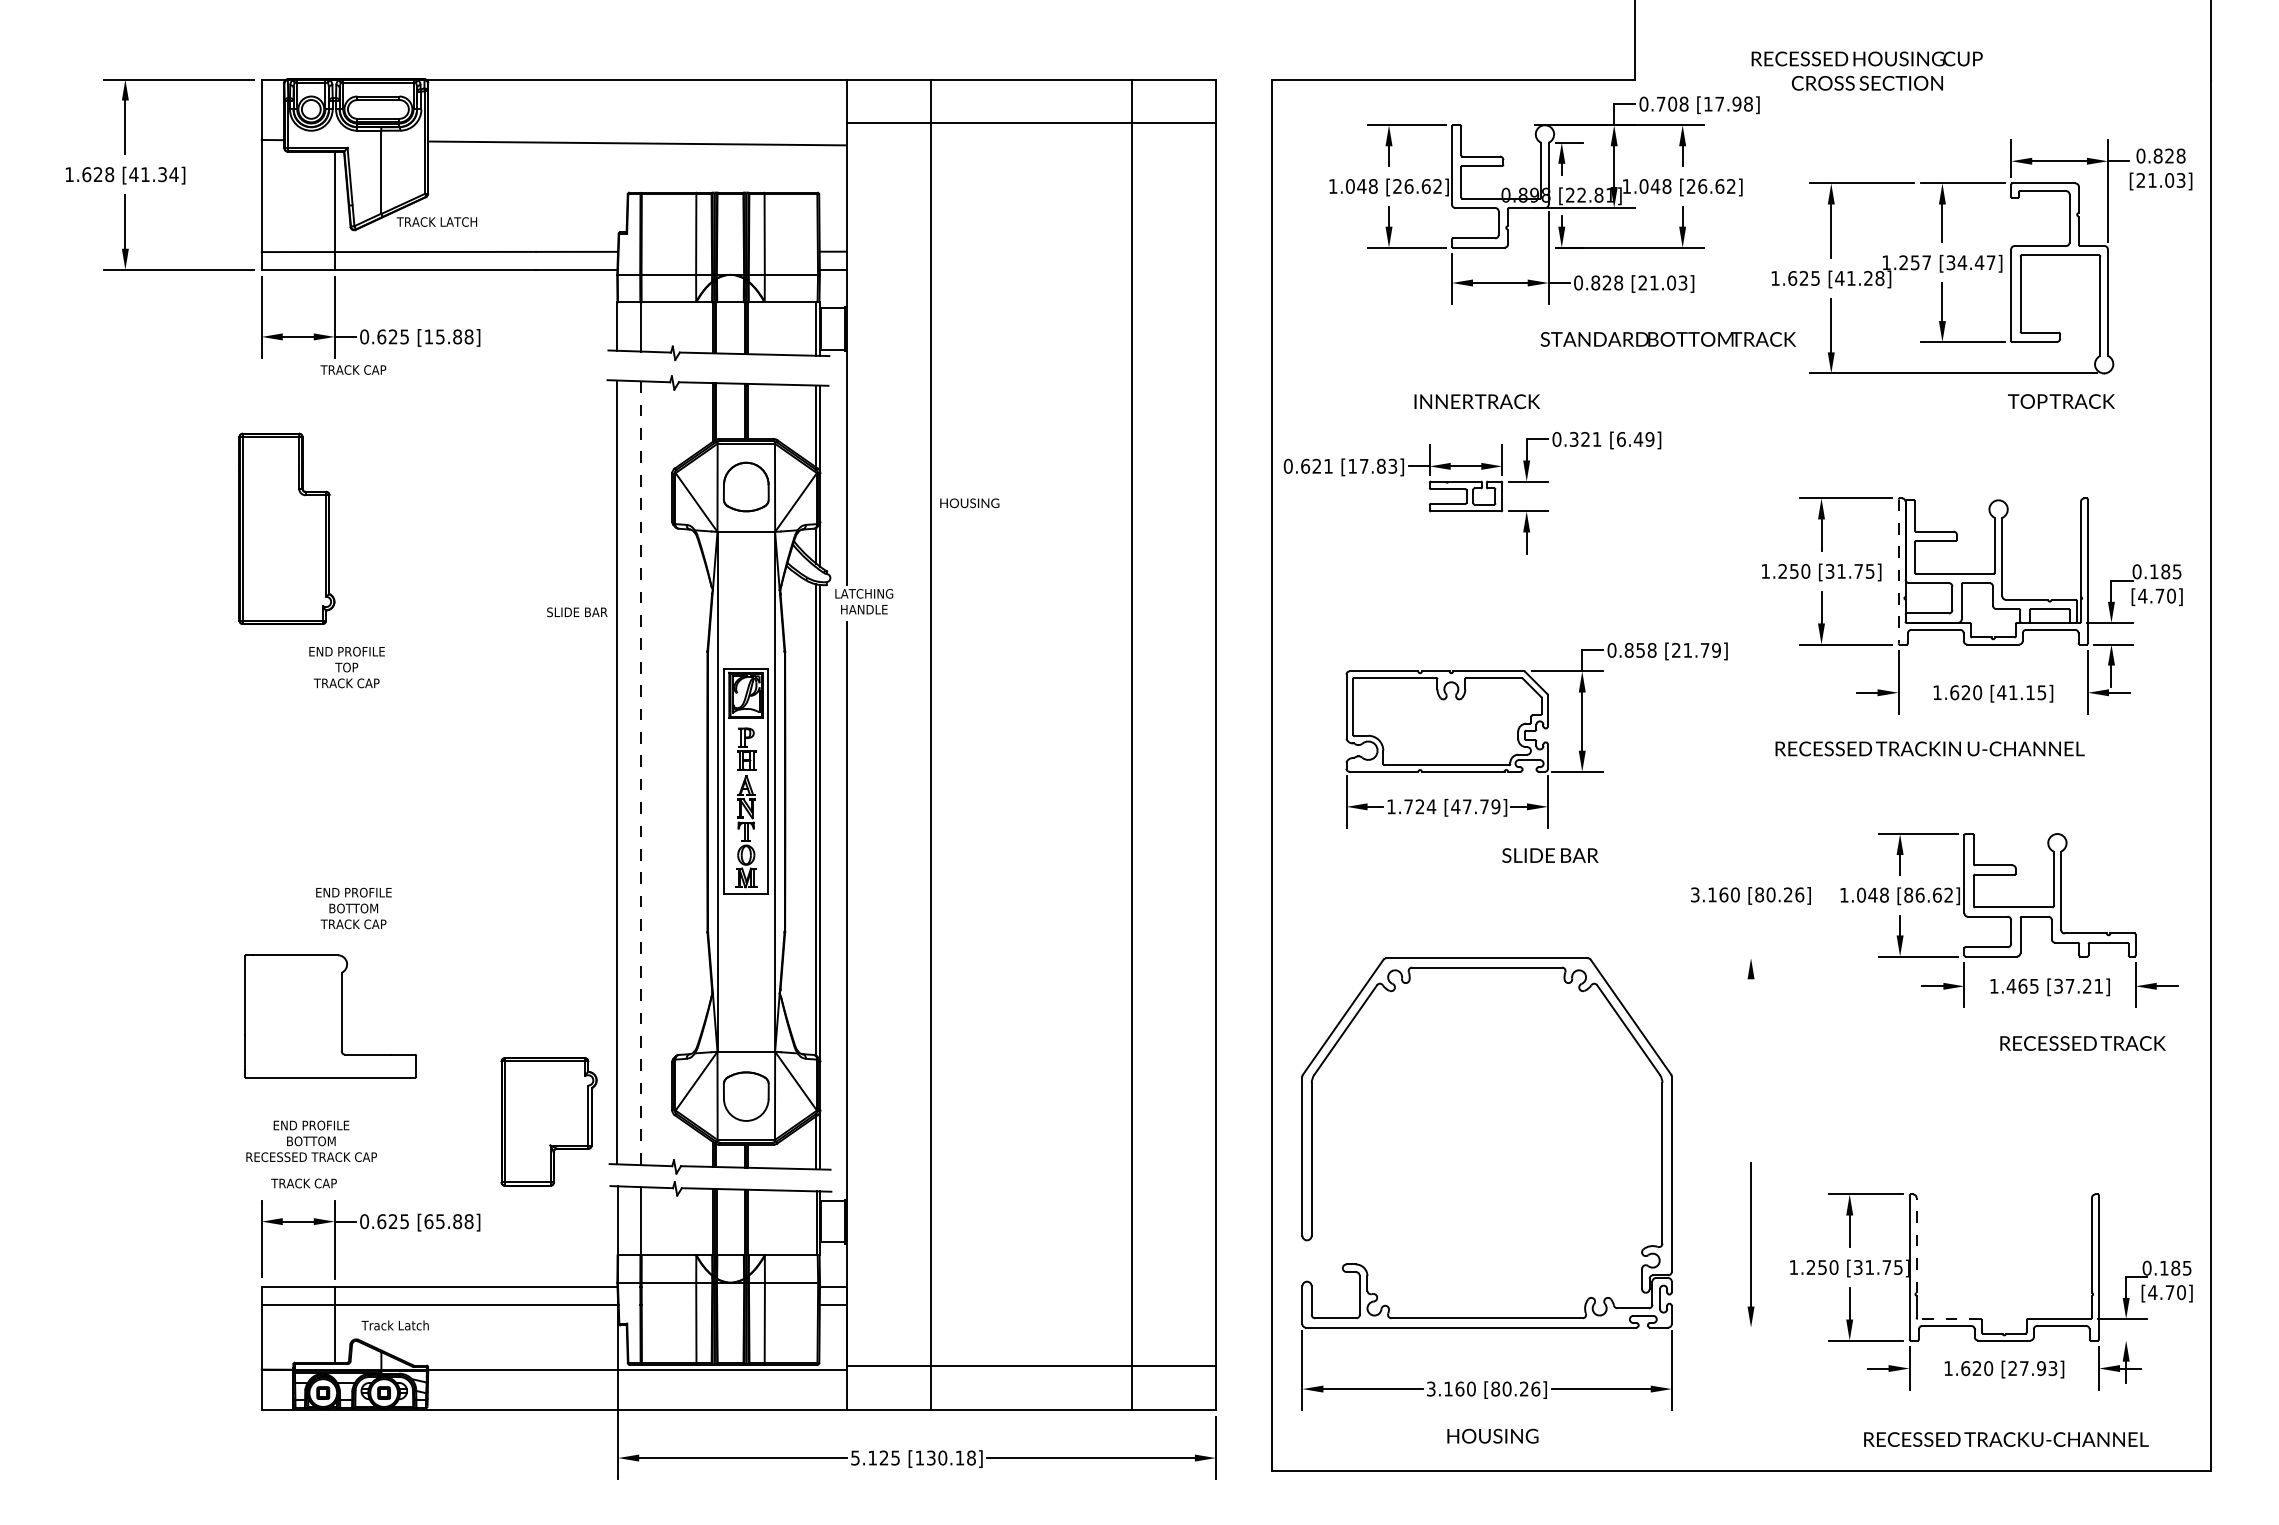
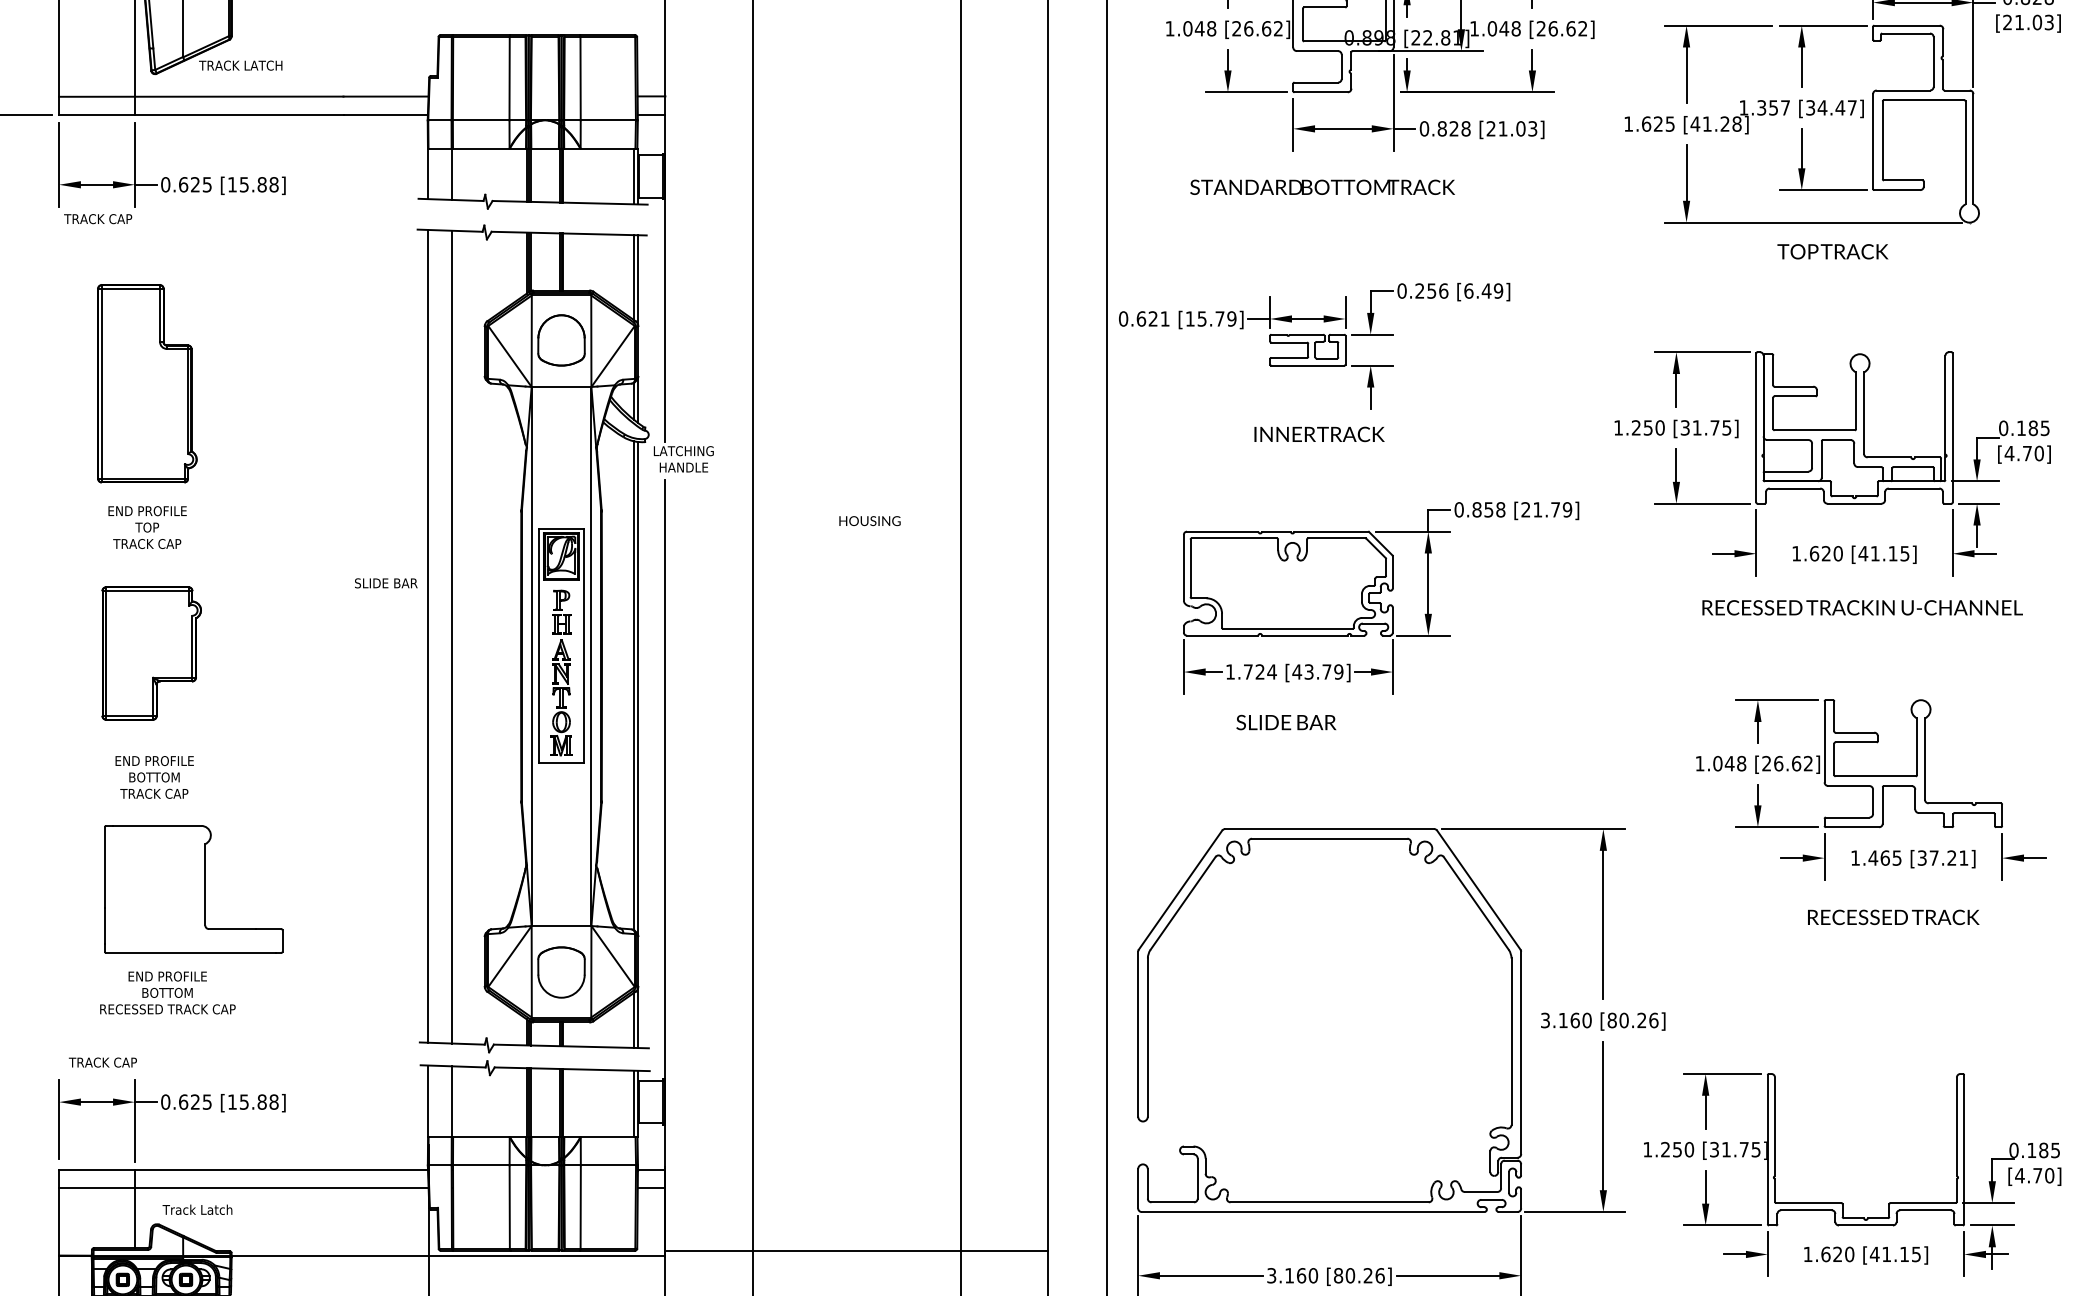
text: (1903, 262) -> (1761, 107), 1.257 -> 1.357
text: (1667, 339) -> (1321, 187), moved
text: (353, 369) -> (98, 218), moved
text: (1476, 401) -> (1318, 434), moved
text: (2061, 401) -> (1832, 251), moved
text: (1585, 439) -> (1431, 291), 0.321 -> 0.256
text: (1378, 465) -> (1217, 318), [17.83] -> [15.79]
text: (969, 503) -> (869, 521), moved
part: (286, 528) -> (146, 383), moved
line: (1898, 571) -> (1756, 428), dashed -> solid
text: (577, 612) -> (386, 583), moved
text: (1929, 748) -> (1862, 607), moved
line: (640, 773) -> (451, 637), dashed -> solid
text: (1467, 806) -> (1309, 671), [47.79] -> [43.79]
text: (1550, 855) -> (1286, 722), moved
text: (1908, 894) -> (1766, 762), [86.62] -> [26.62]
text: (1750, 895) -> (1602, 1021), moved
line: (1683, 958) -> (1533, 829), added
part: (330, 1016) -> (193, 889), moved
text: (2082, 1043) -> (1893, 917), moved
line: (1751, 1050) -> (1603, 924), added
part: (548, 1121) -> (151, 653), moved
text: (311, 1140) -> (167, 992), moved
text: (428, 1221) -> (232, 1101), [65.88] -> [15.88]
line: (1916, 1245) -> (1774, 1126), dashed -> solid
line: (1948, 1318) -> (1808, 1202), dashed -> solid
line: (1723, 1327) -> (1574, 1211), added
line: (2126, 1340) -> (1992, 1225), added
text: (2032, 1368) -> (1895, 1254), [27.93] -> [41.15]

